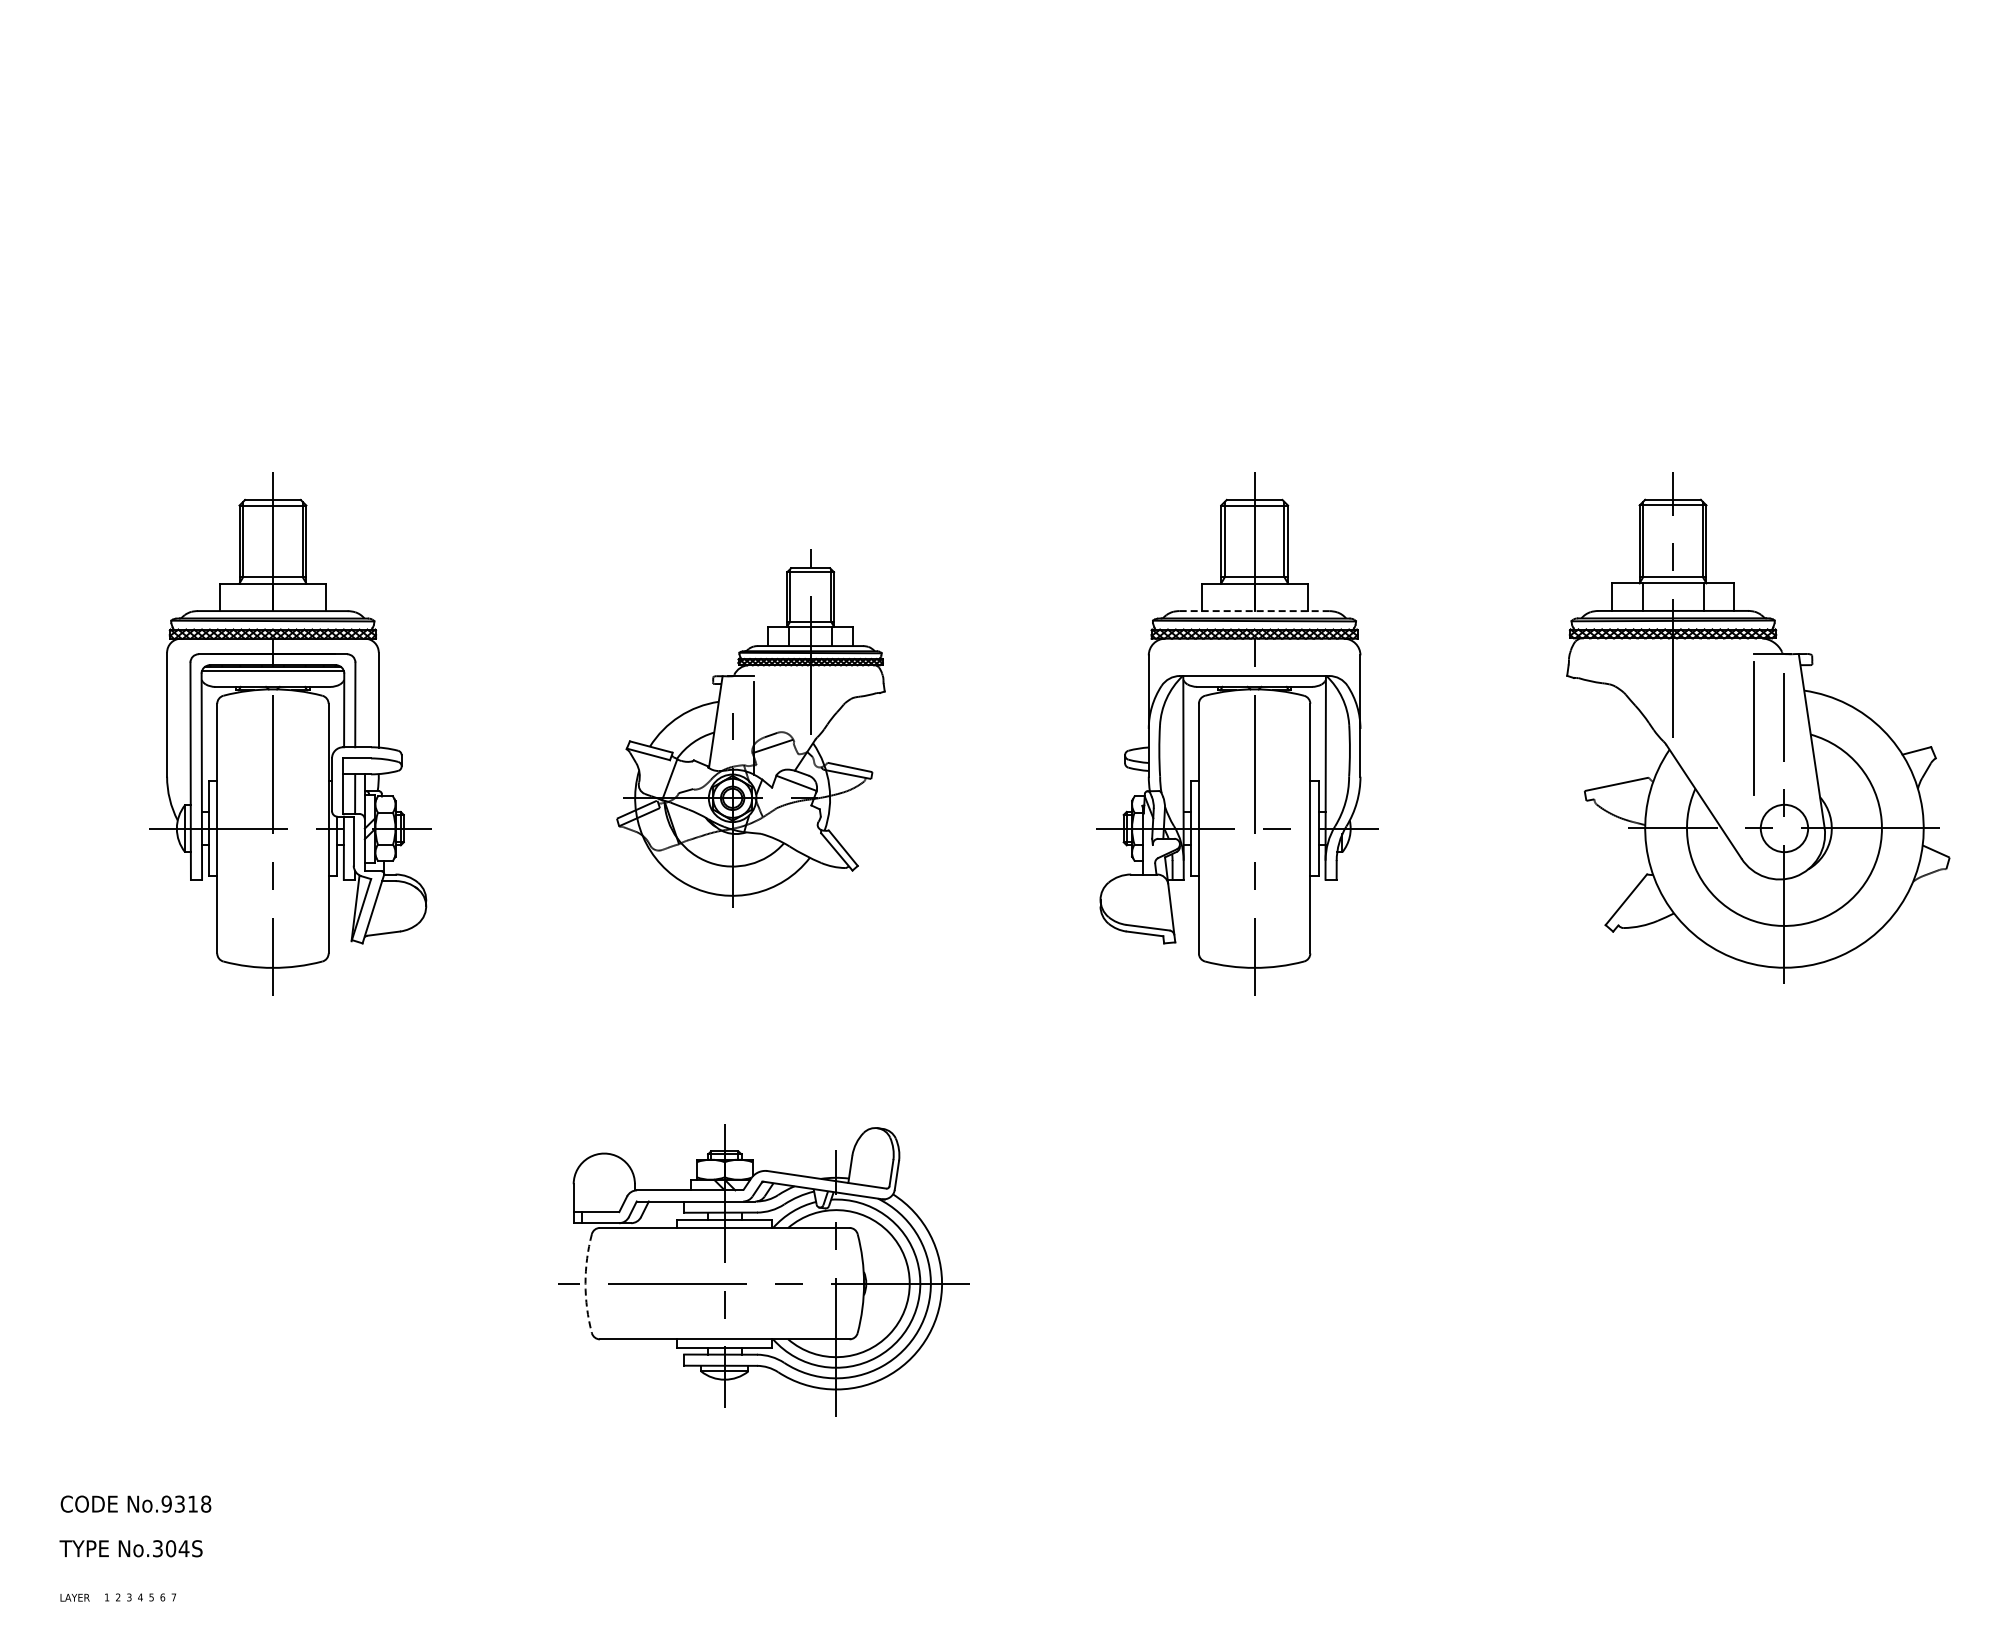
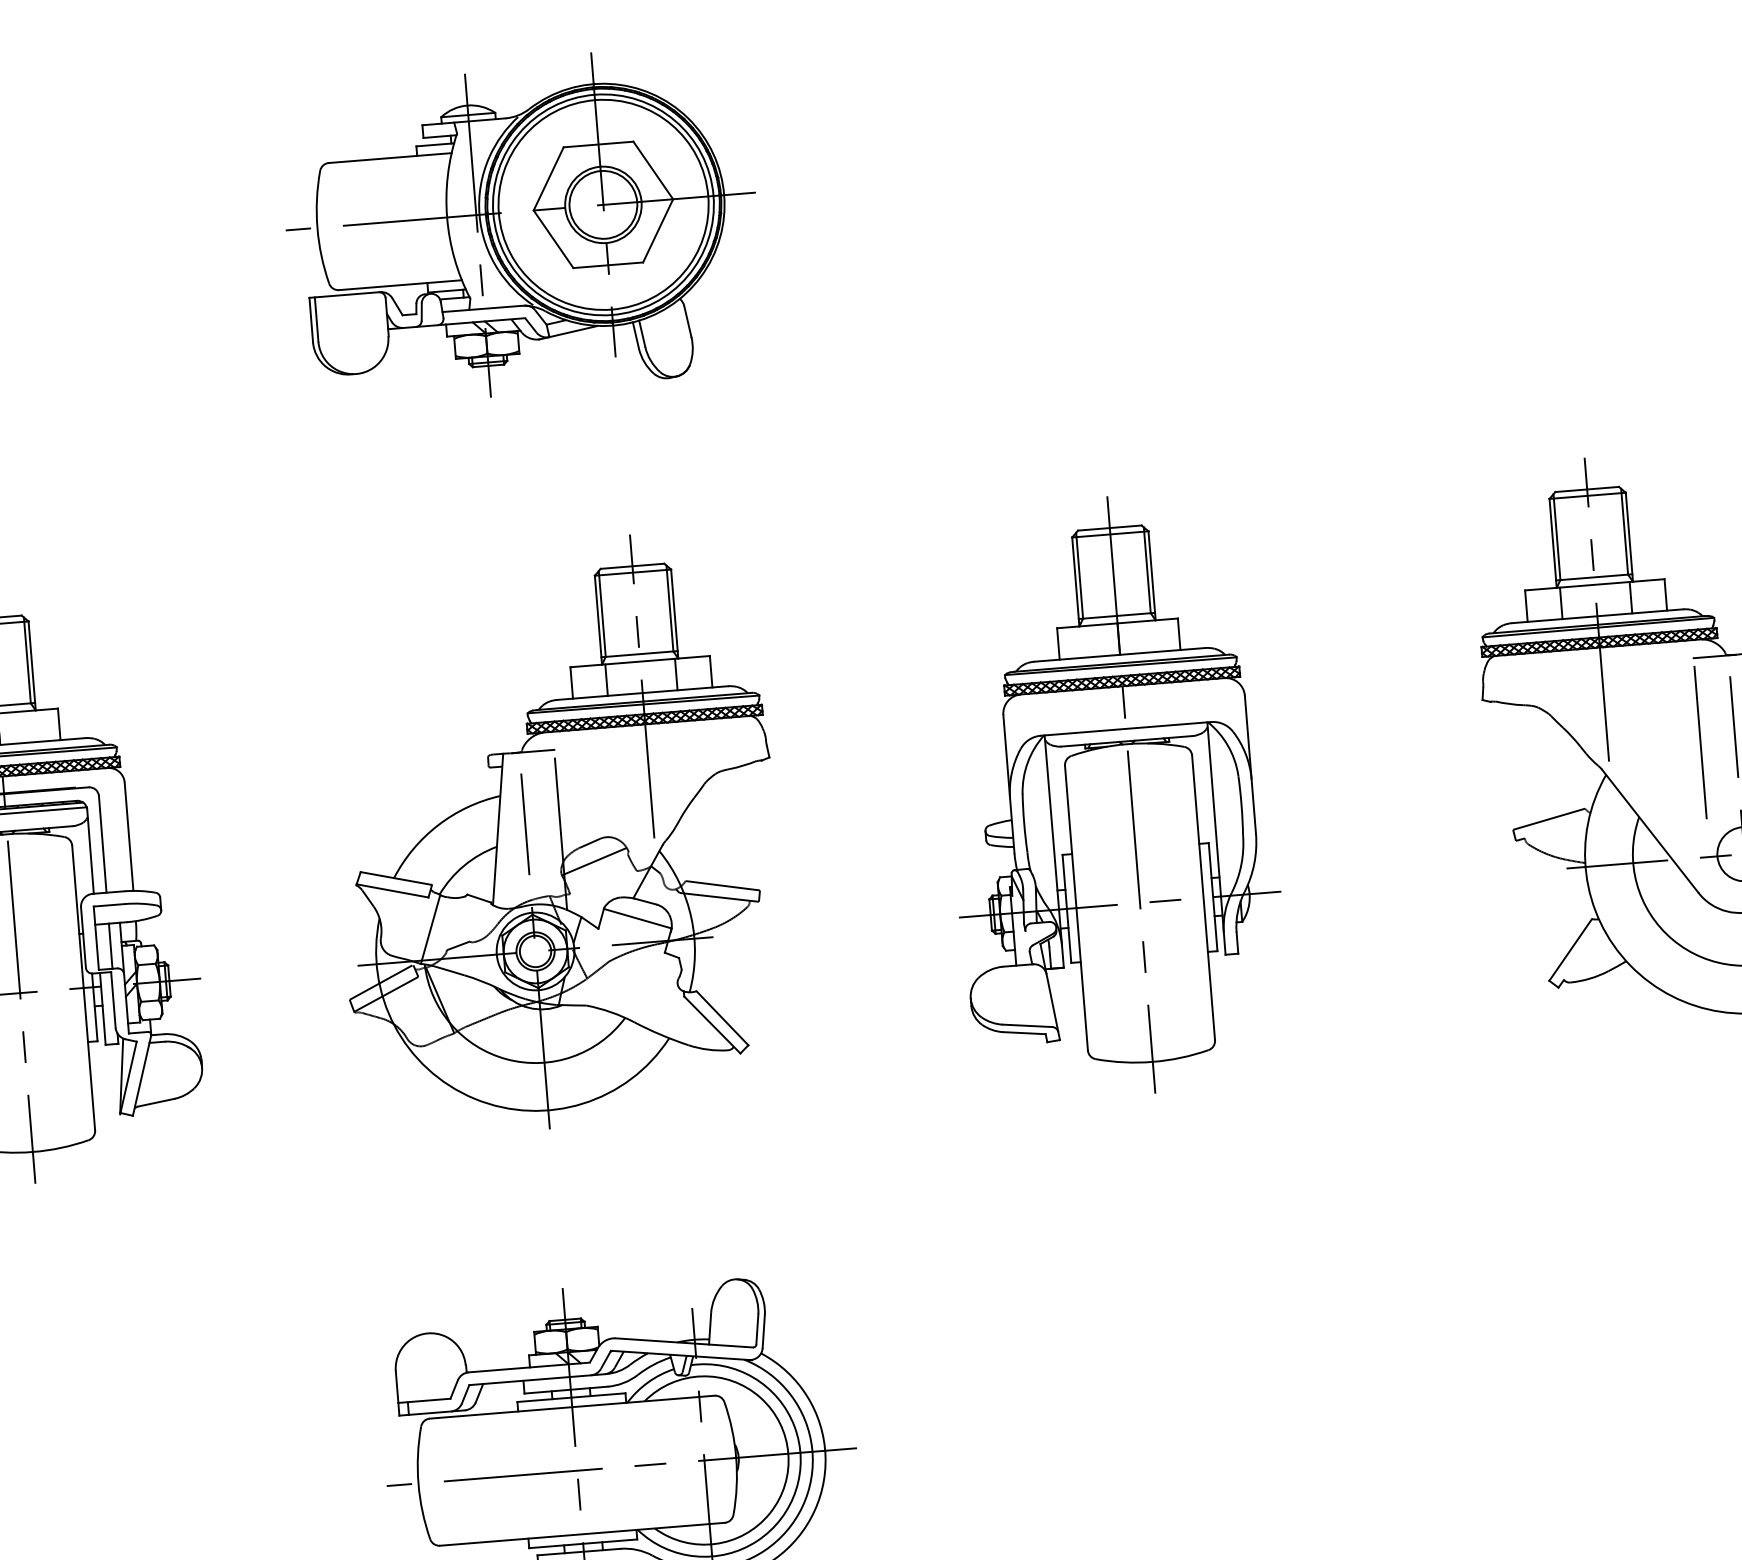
part: (763, 195) -> (521, 225), added
line: (1254, 611) -> (1119, 655), dashed -> solid
part: (750, 727) -> (555, 833), size x1.43
arc: (585, 1283) -> (418, 1483), dashed -> solid

